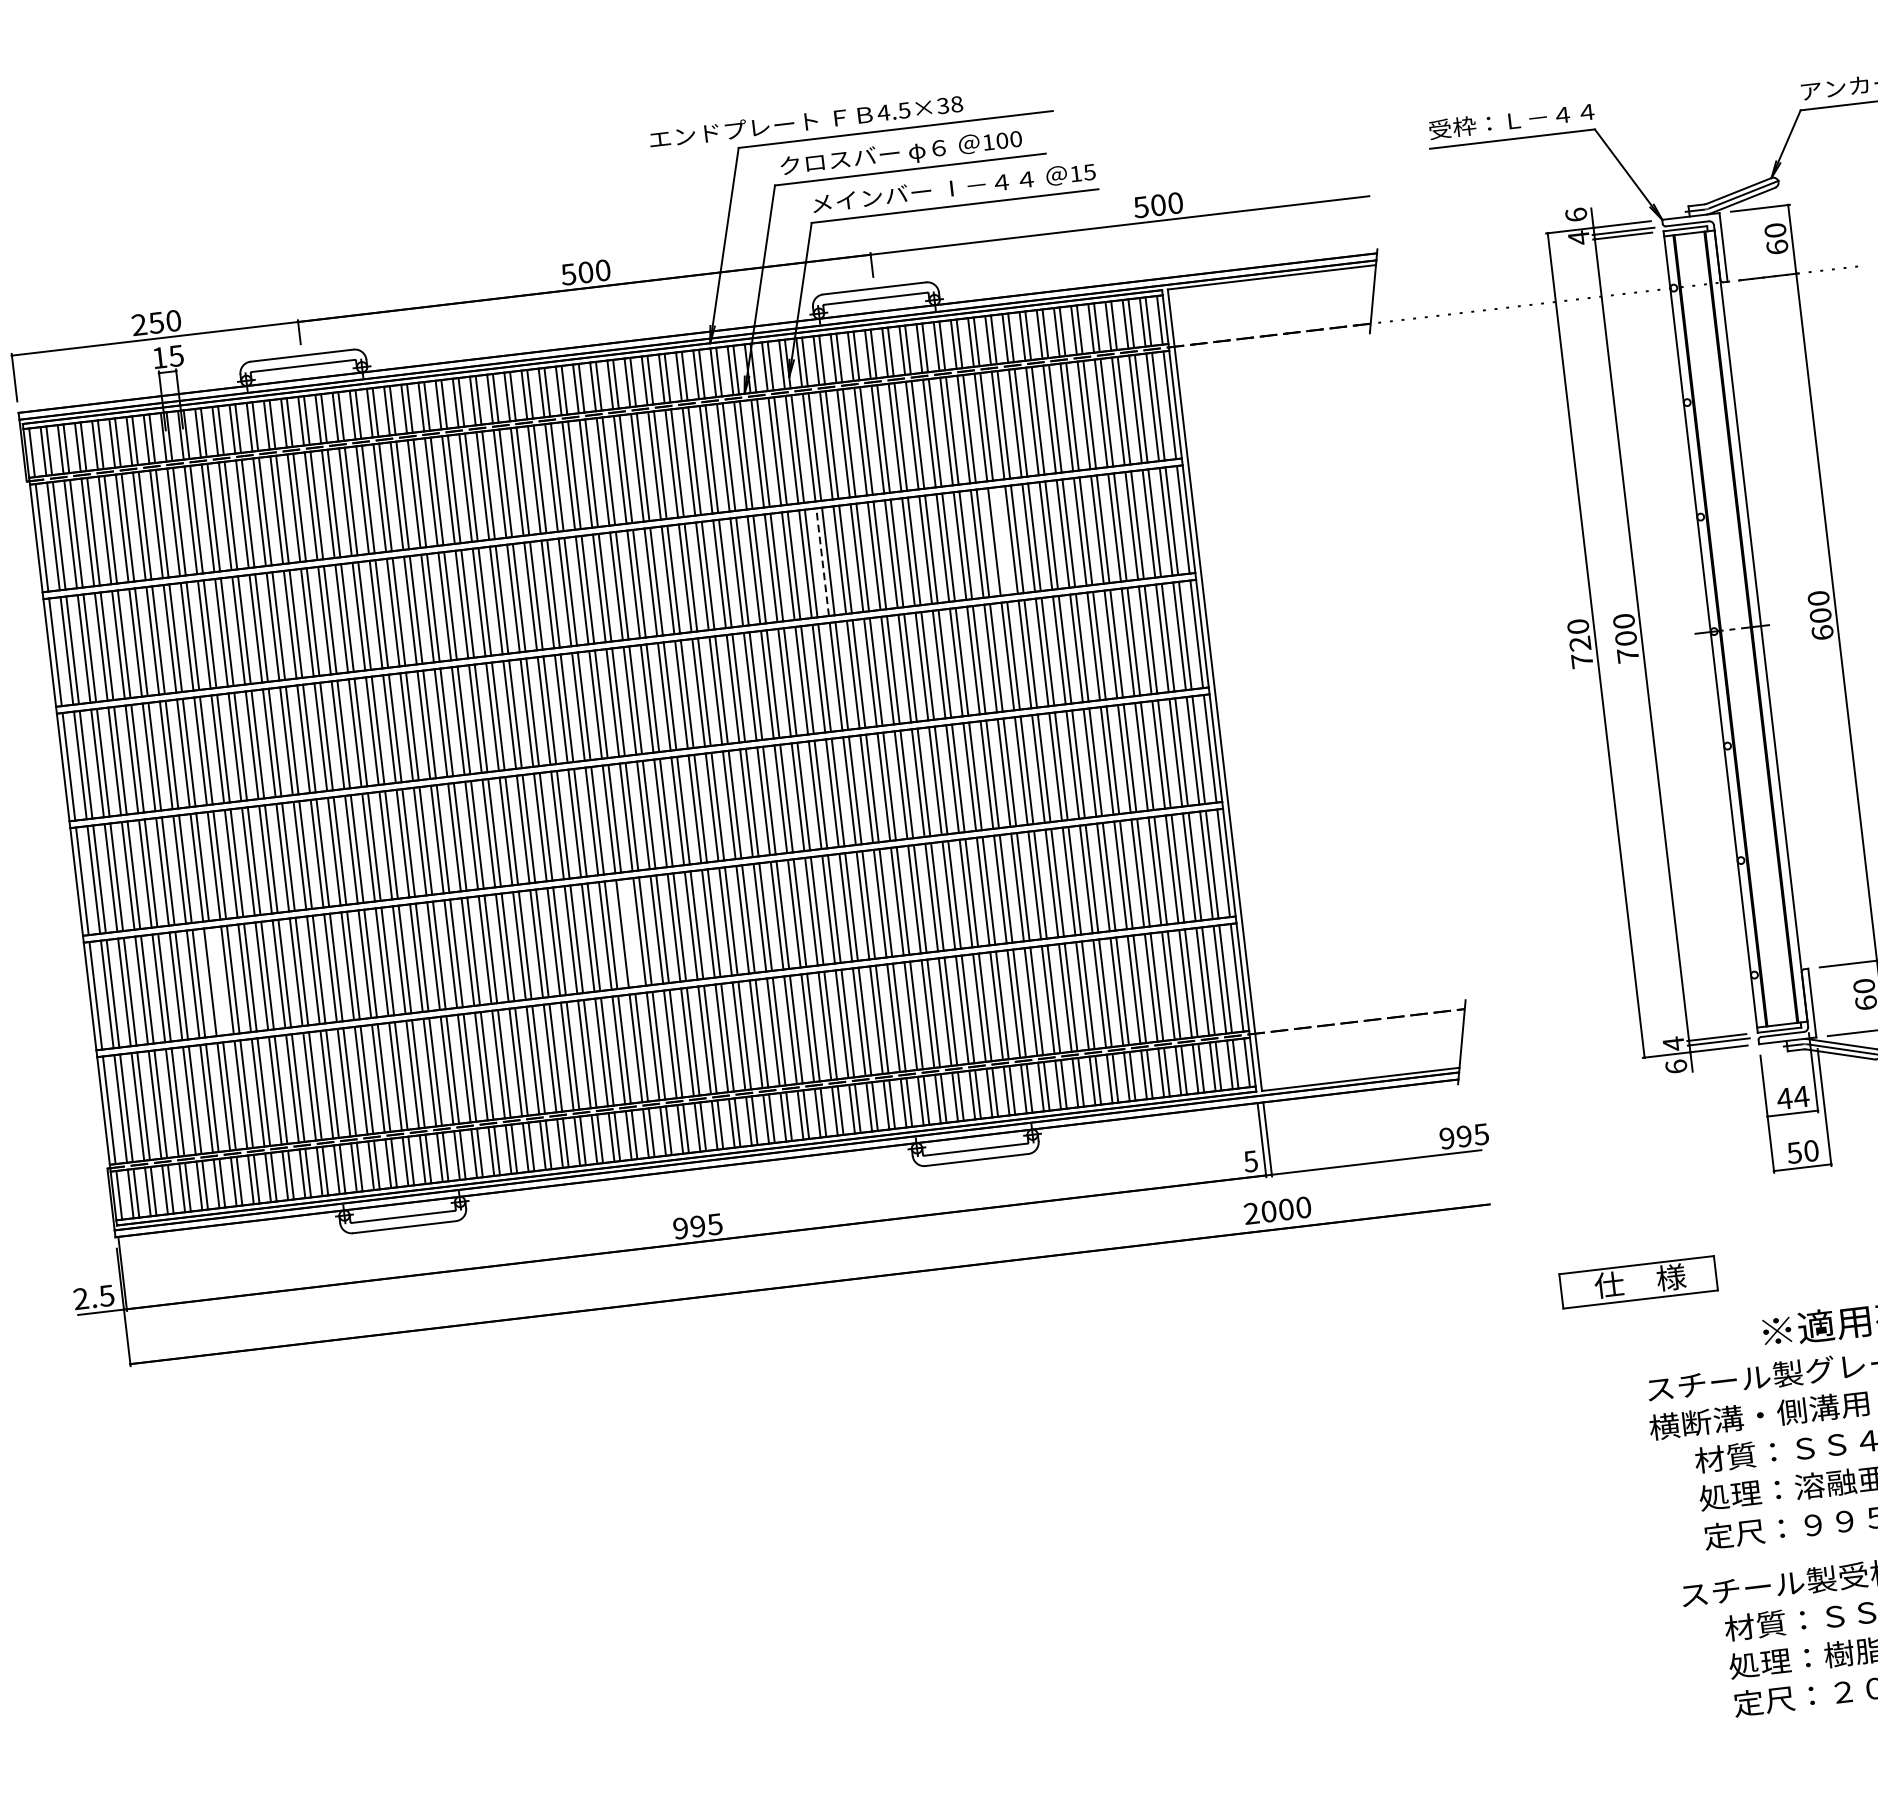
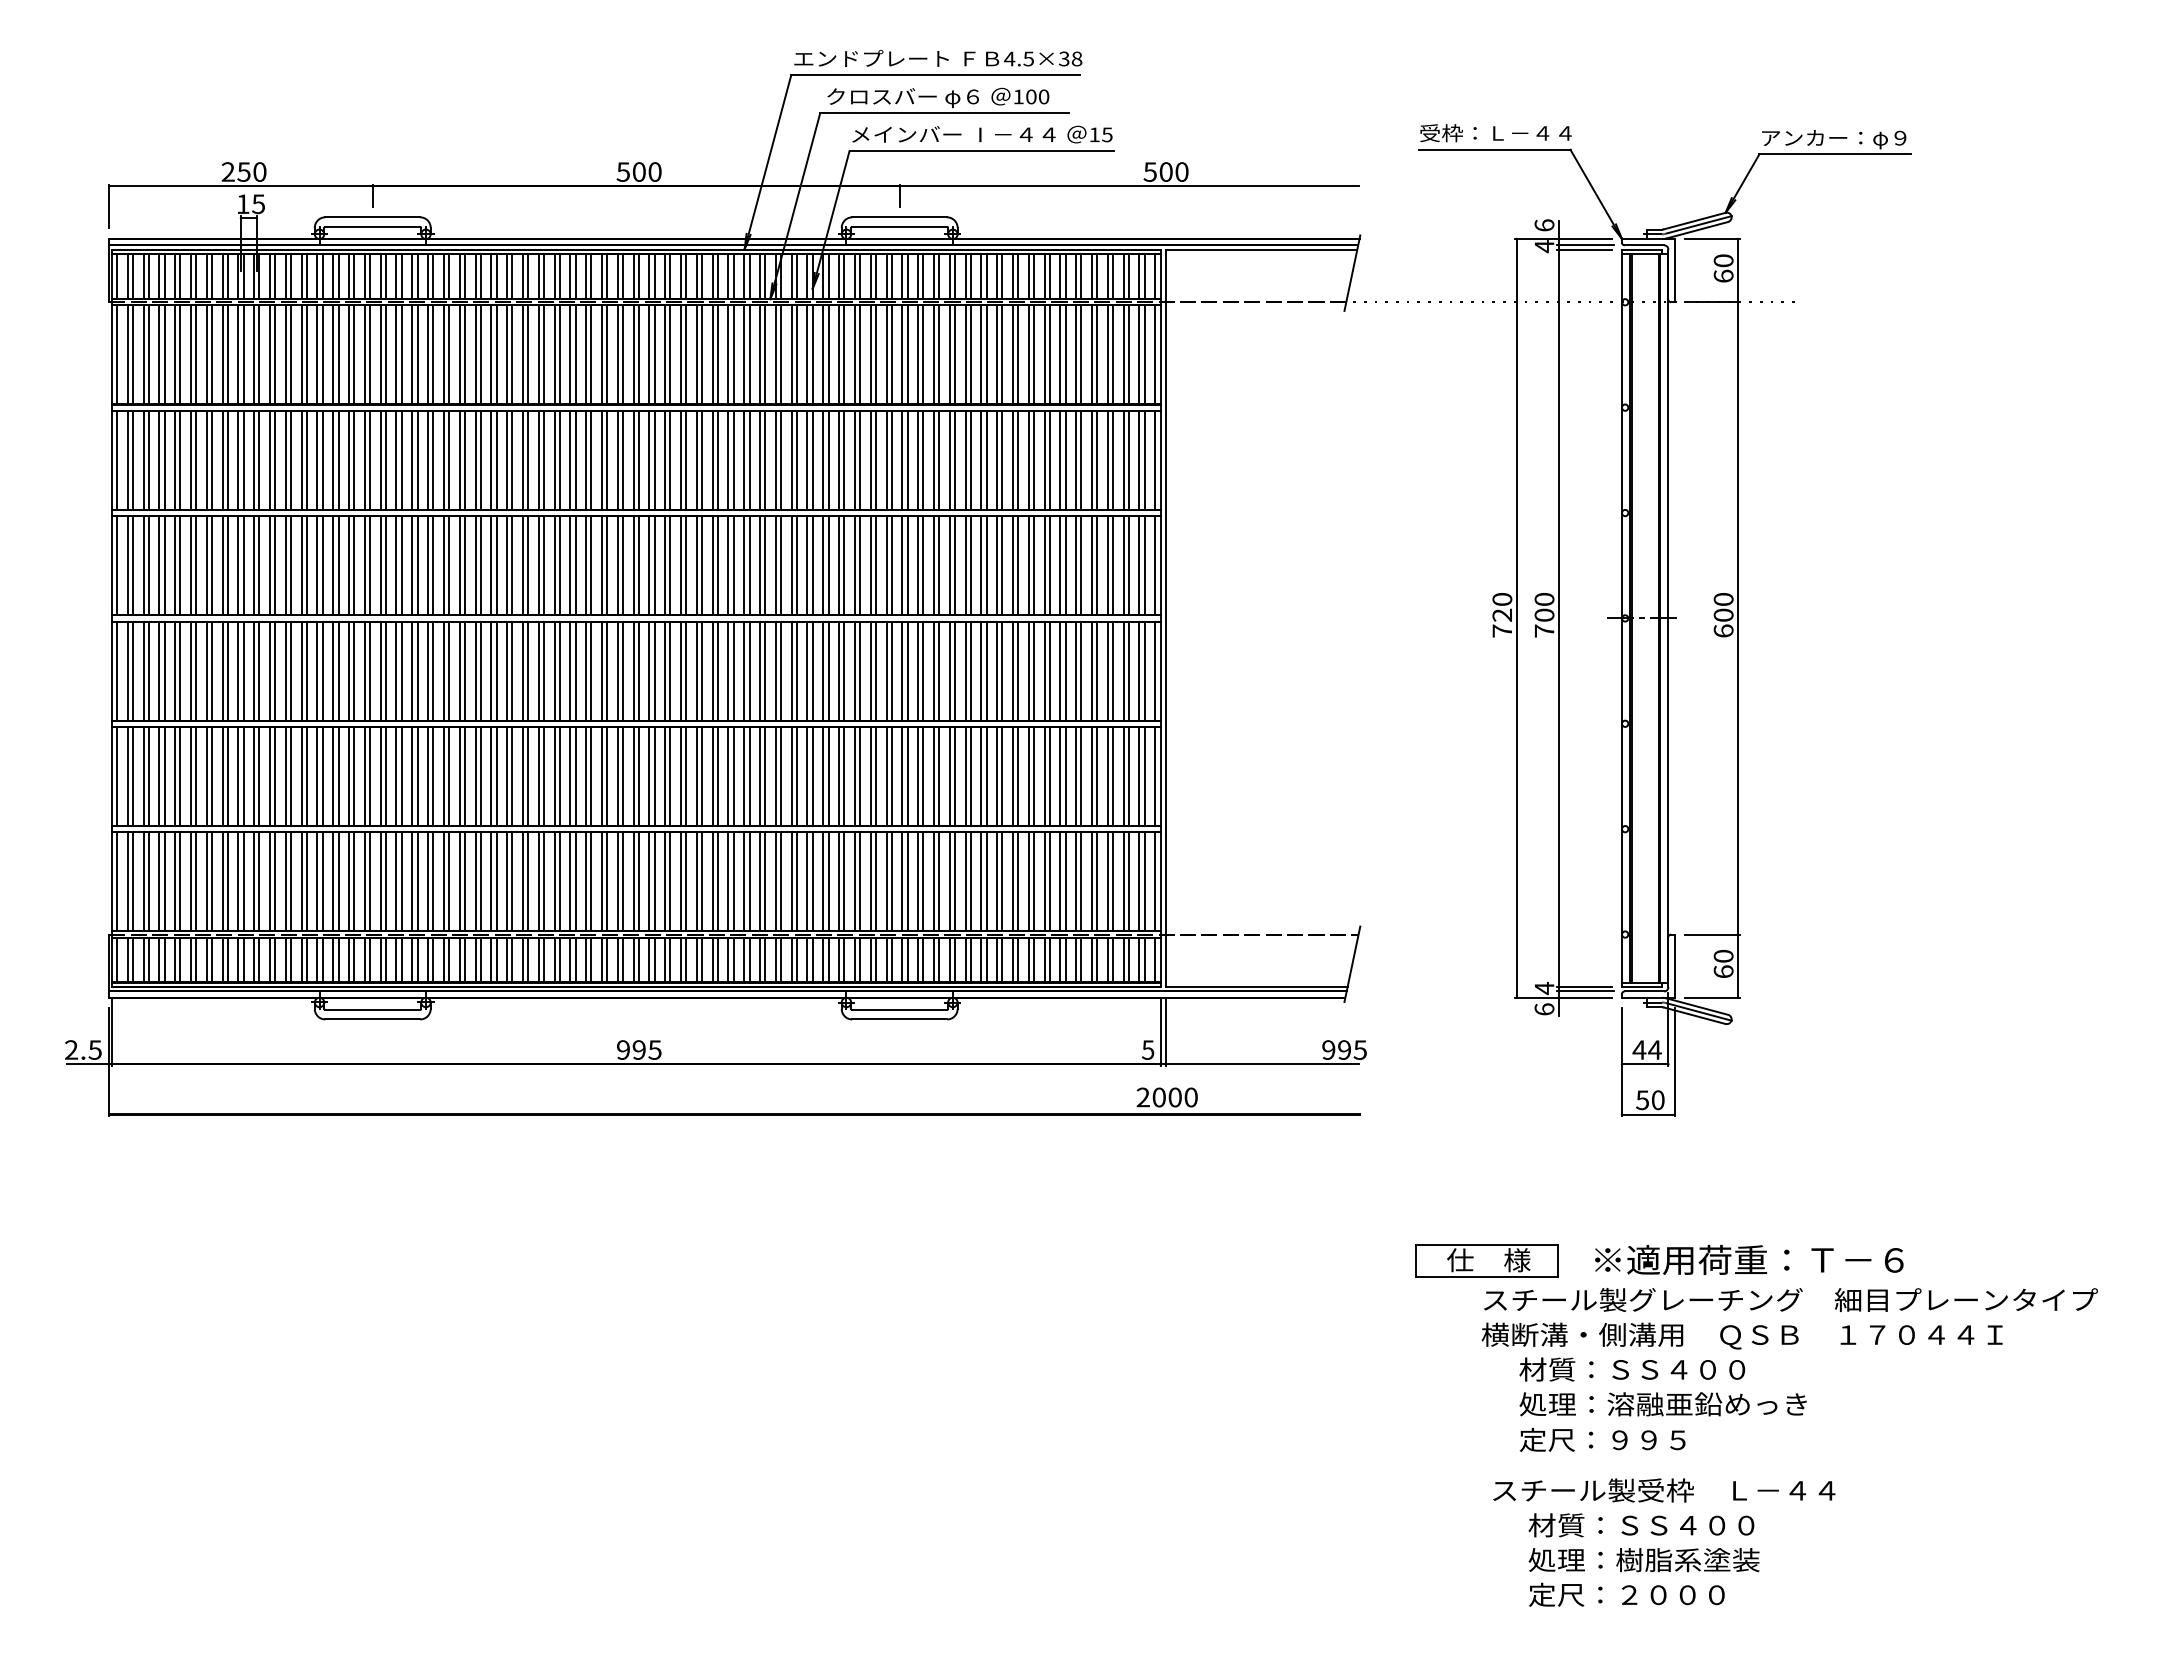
text: (806, 121) -> (938, 58), moved
line: (999, 540) -> (986, 459), added
line: (822, 562) -> (823, 460), dashed -> solid
line: (628, 932) -> (607, 775), added
line: (215, 980) -> (227, 775), added
part: (1637, 1281) -> (1486, 1260), moved

